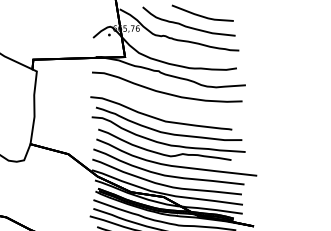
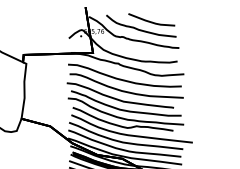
curve: (169, 107) -> (126, 91), added

